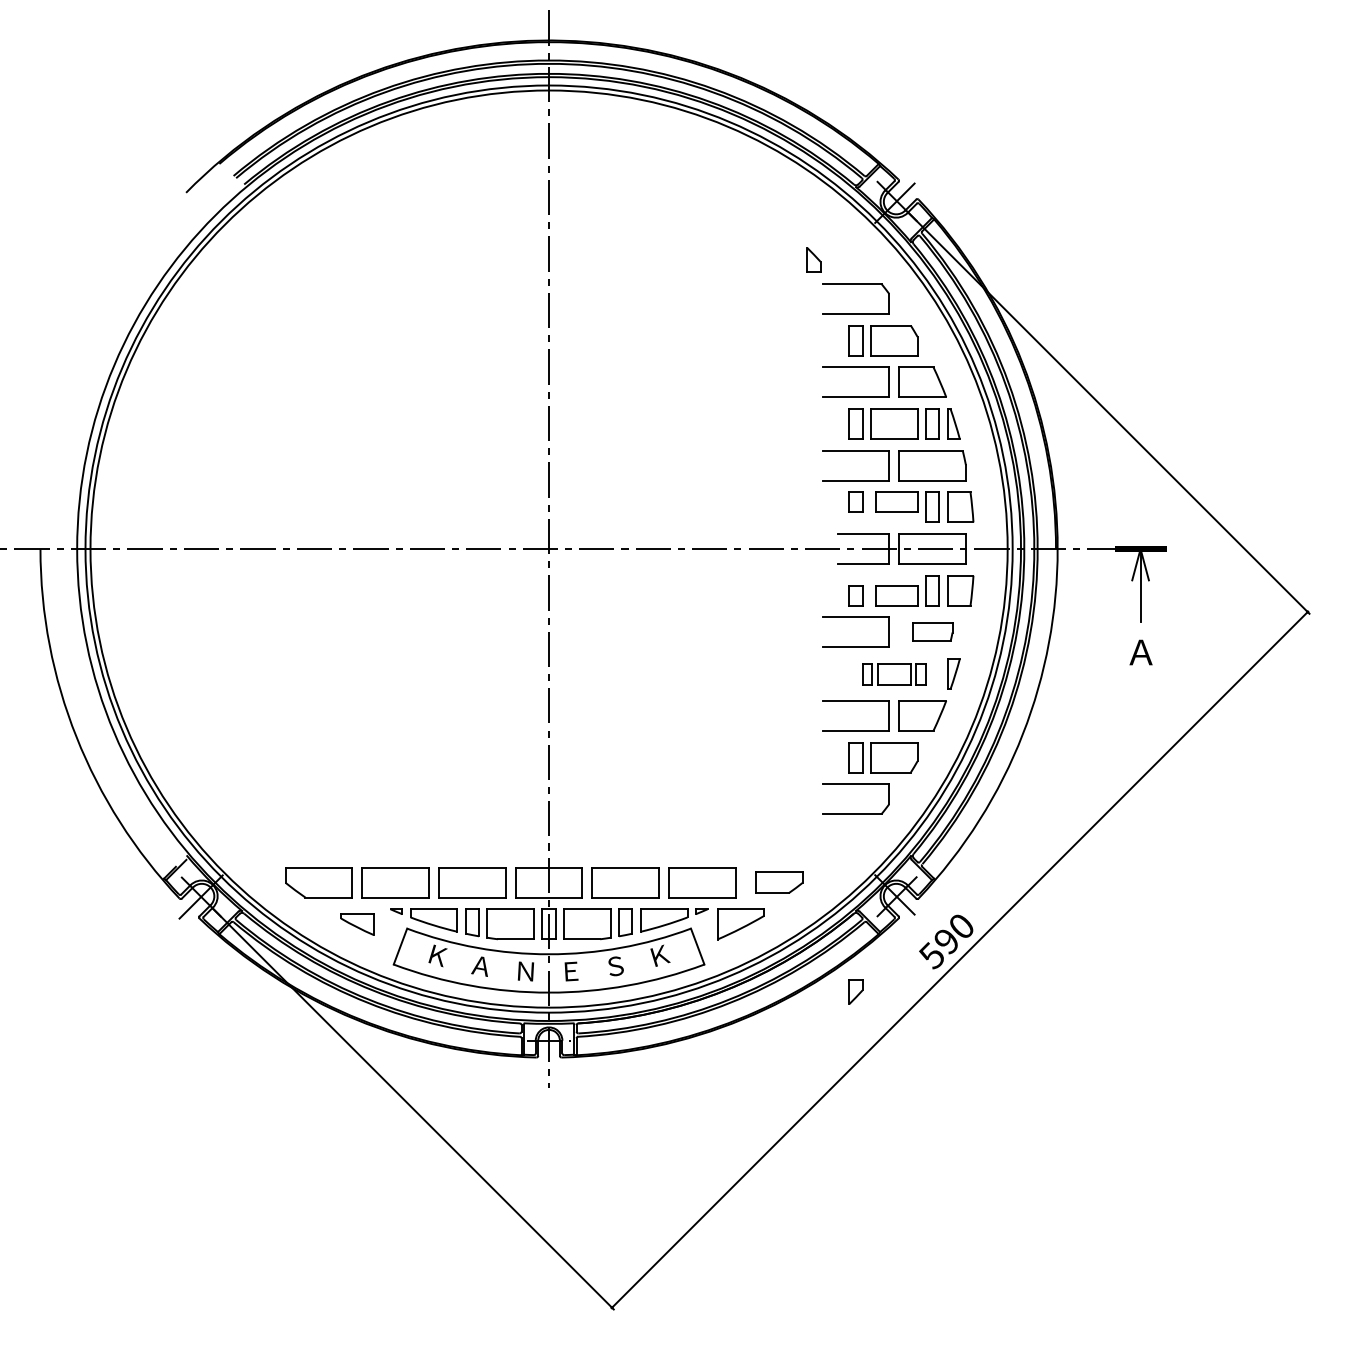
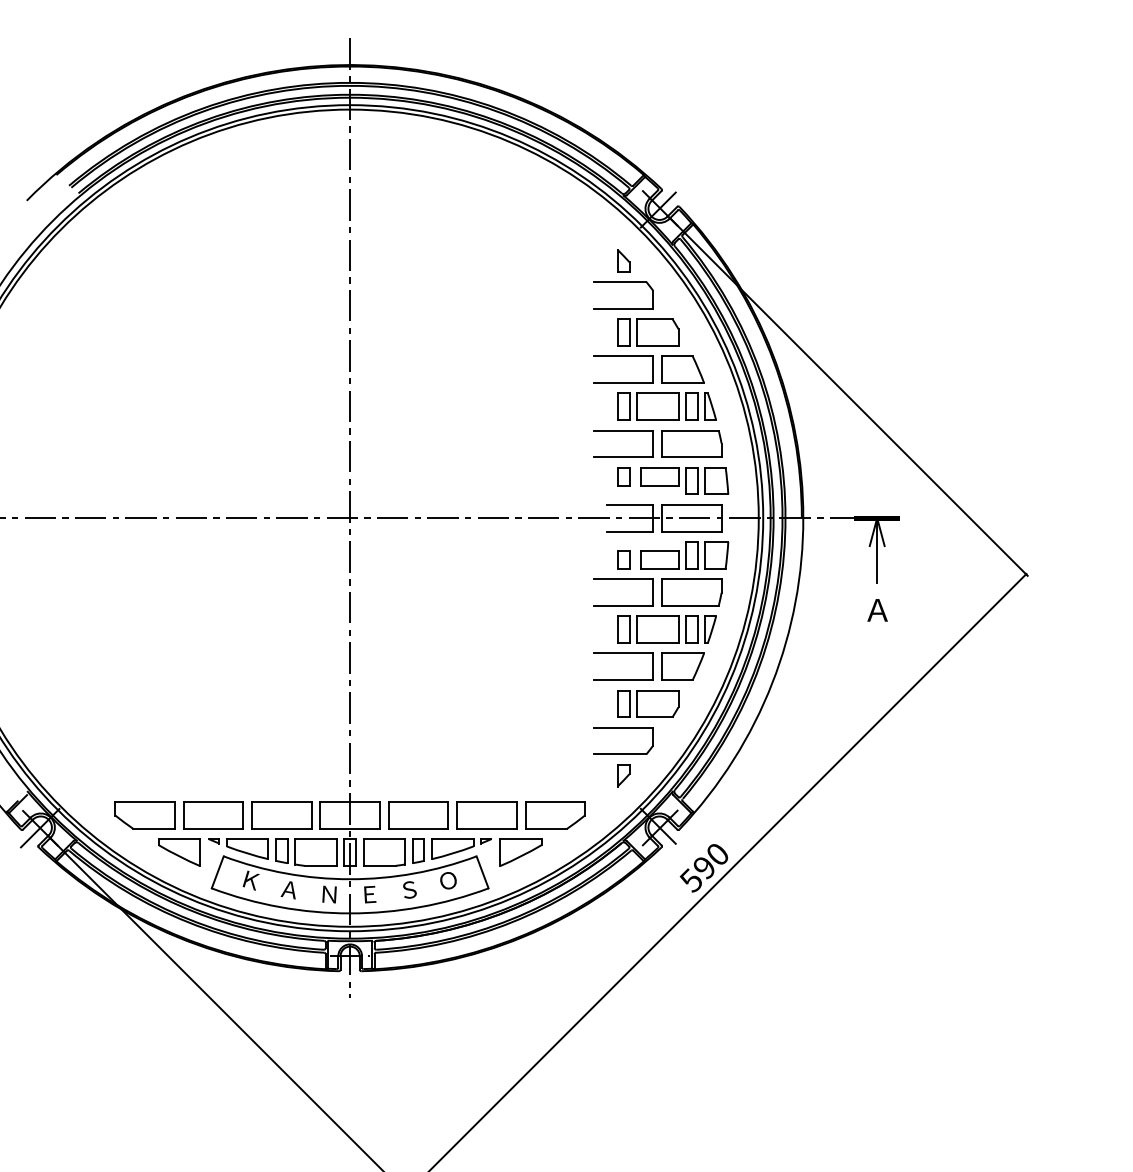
part: (813, 259) -> (623, 260), moved
part: (932, 631) -> (691, 591), size x1.67
part: (893, 673) -> (657, 629), size x1.43
part: (779, 882) -> (555, 815), size x1.43
part: (357, 924) -> (179, 852), size x1.43
text: (660, 955) -> (449, 880), Ｋ -> Ｏ
part: (855, 991) -> (623, 775), moved

